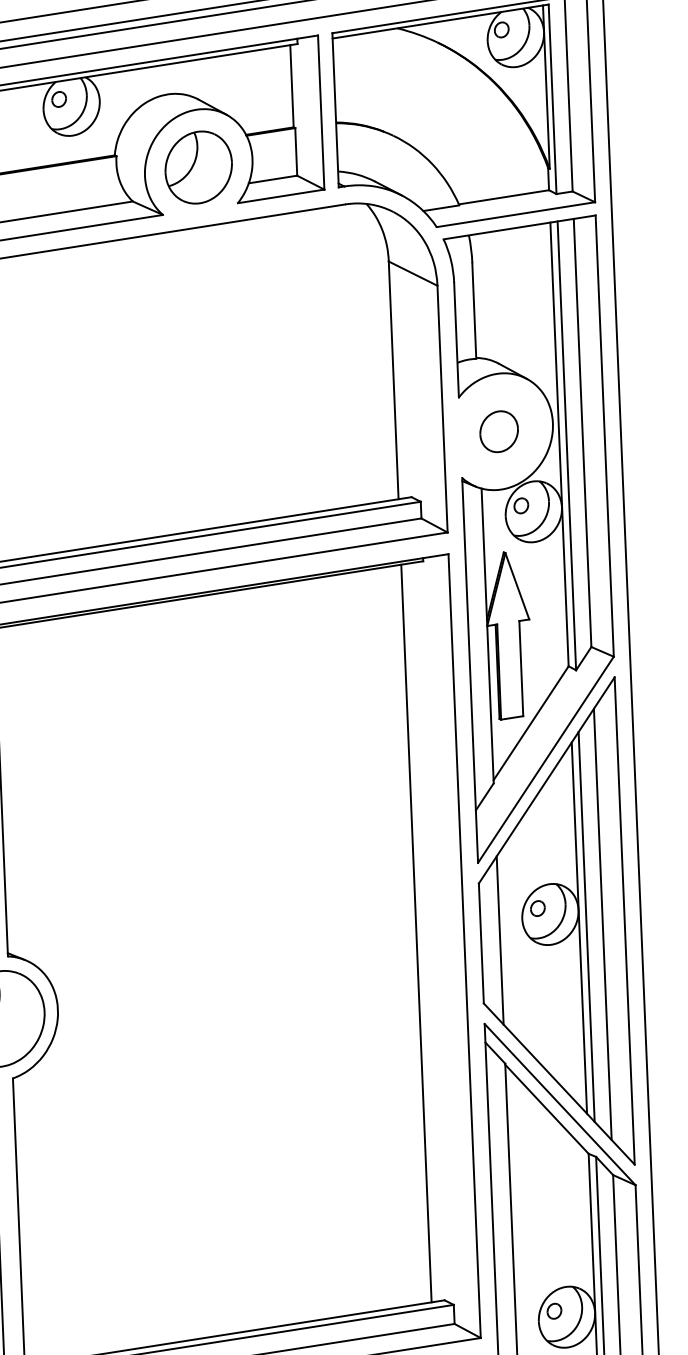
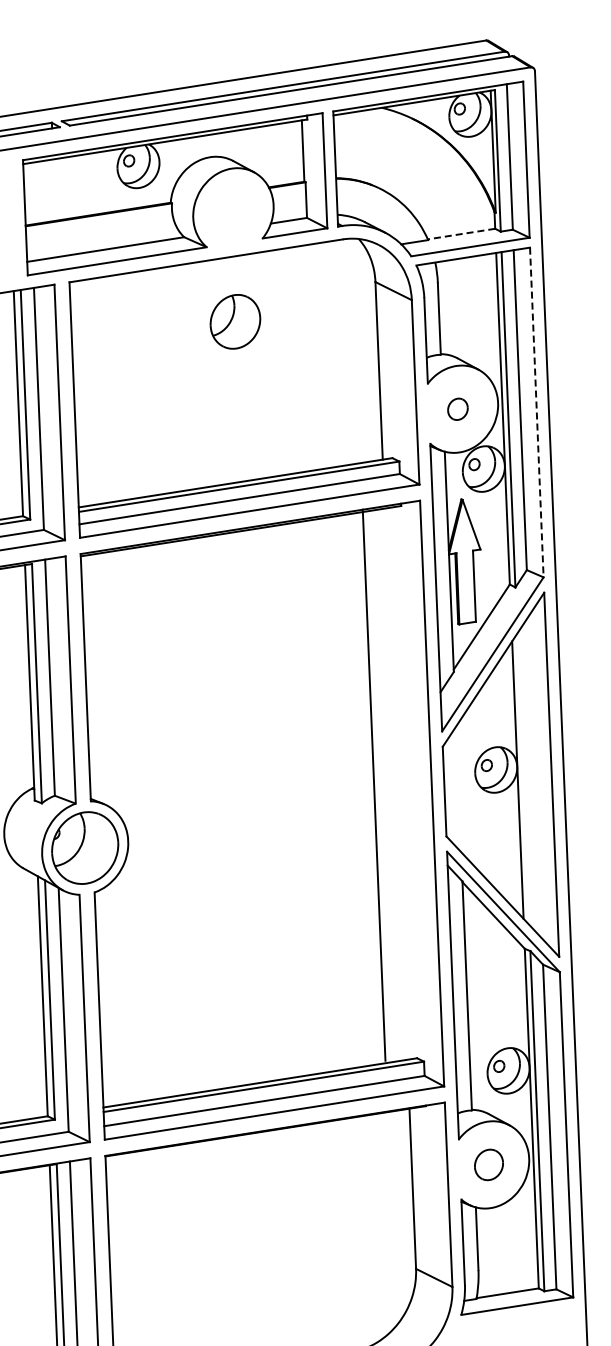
part: (198, 167) -> (235, 321), moved
line: (503, 197) -> (461, 234), solid -> dashed
part: (498, 432) -> (457, 409), size x0.7
line: (604, 436) -> (536, 412), solid -> dashed
line: (602, 924) -> (535, 777), removed
line: (586, 925) -> (523, 778), removed
line: (415, 932) -> (373, 784), moved
line: (499, 940) -> (458, 789), removed

